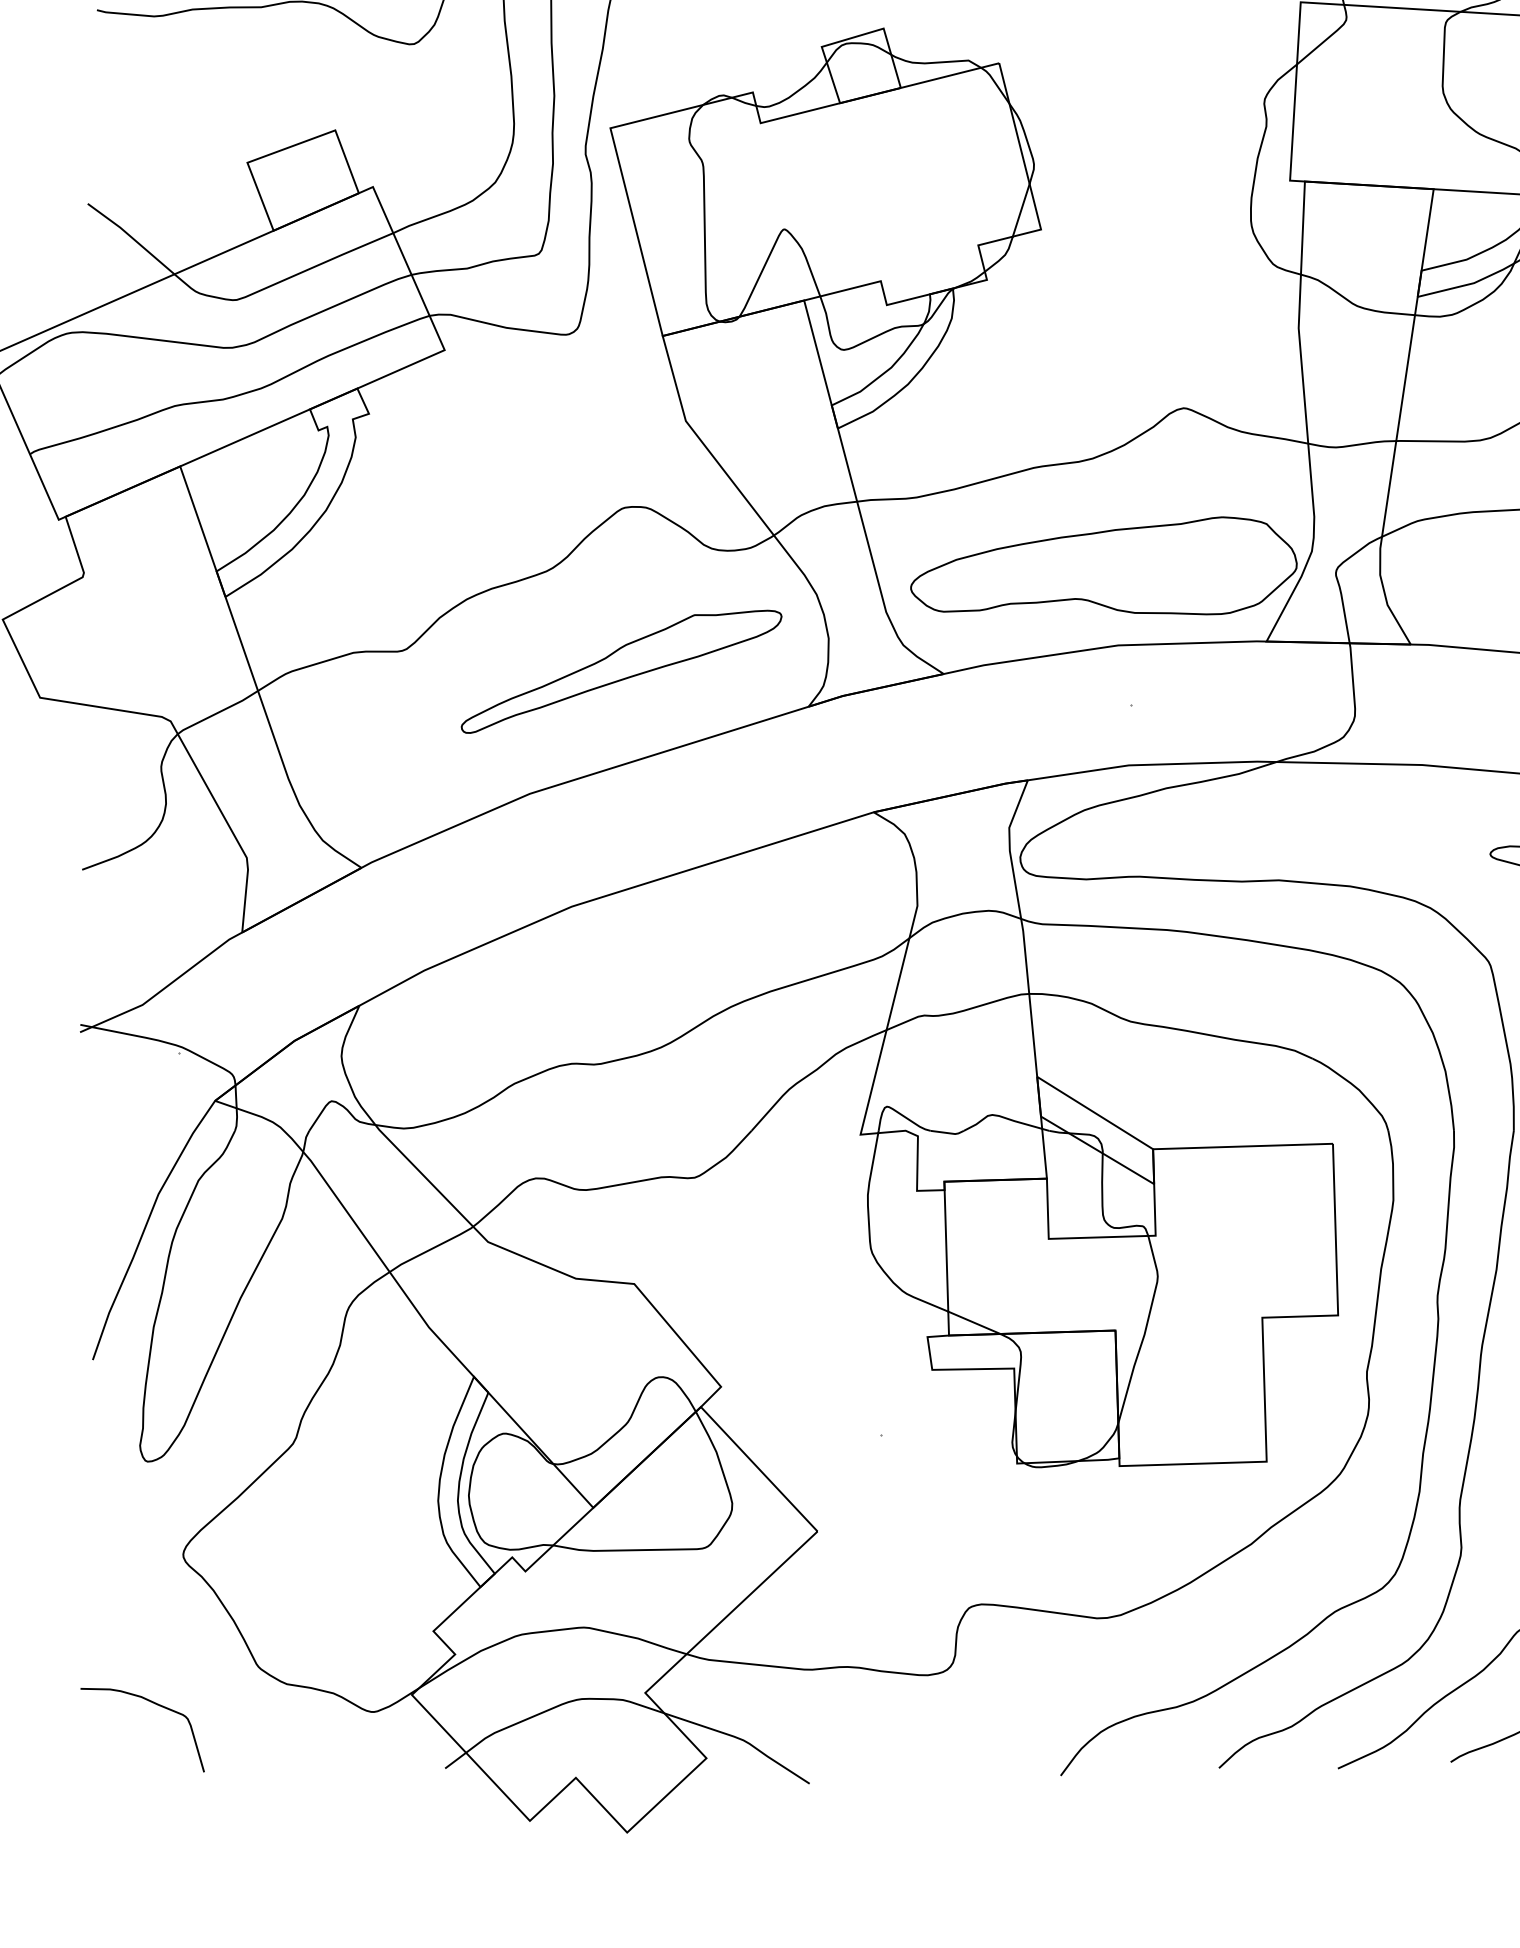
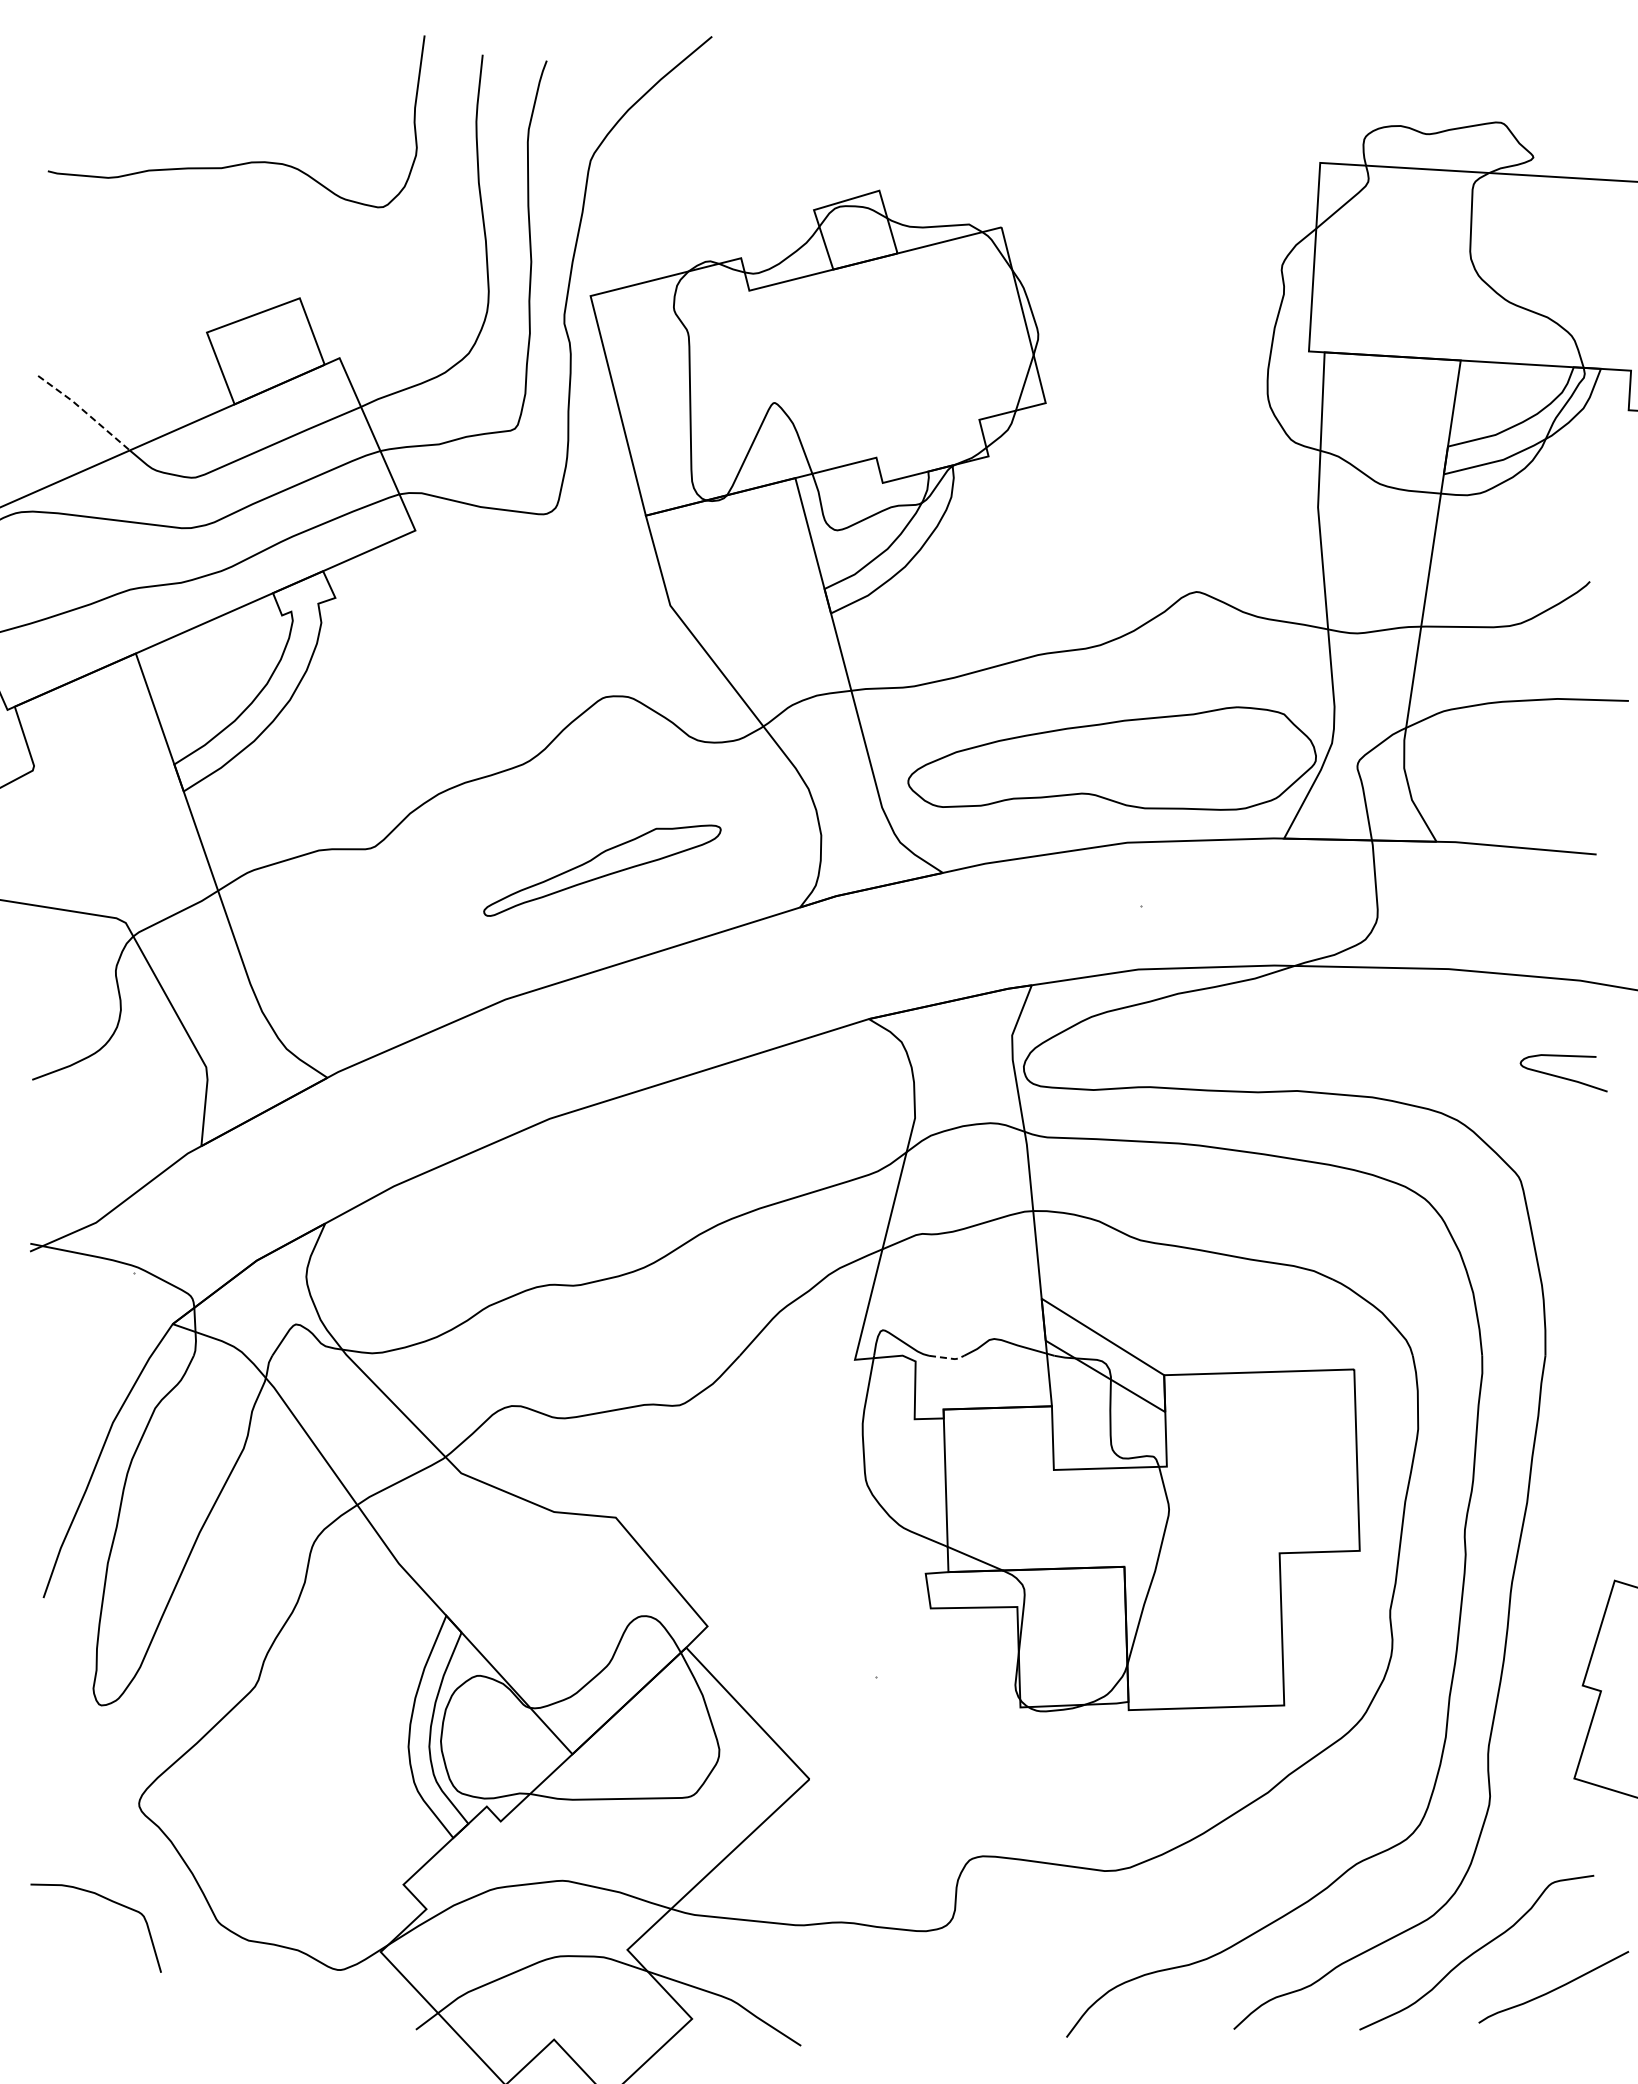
line: (131, 237) -> (84, 411), solid -> dashed
part: (621, 671) -> (602, 870), size x0.7
line: (949, 1133) -> (948, 1358), solid -> dashed
curve: (151, 1702) -> (105, 1899), moved

